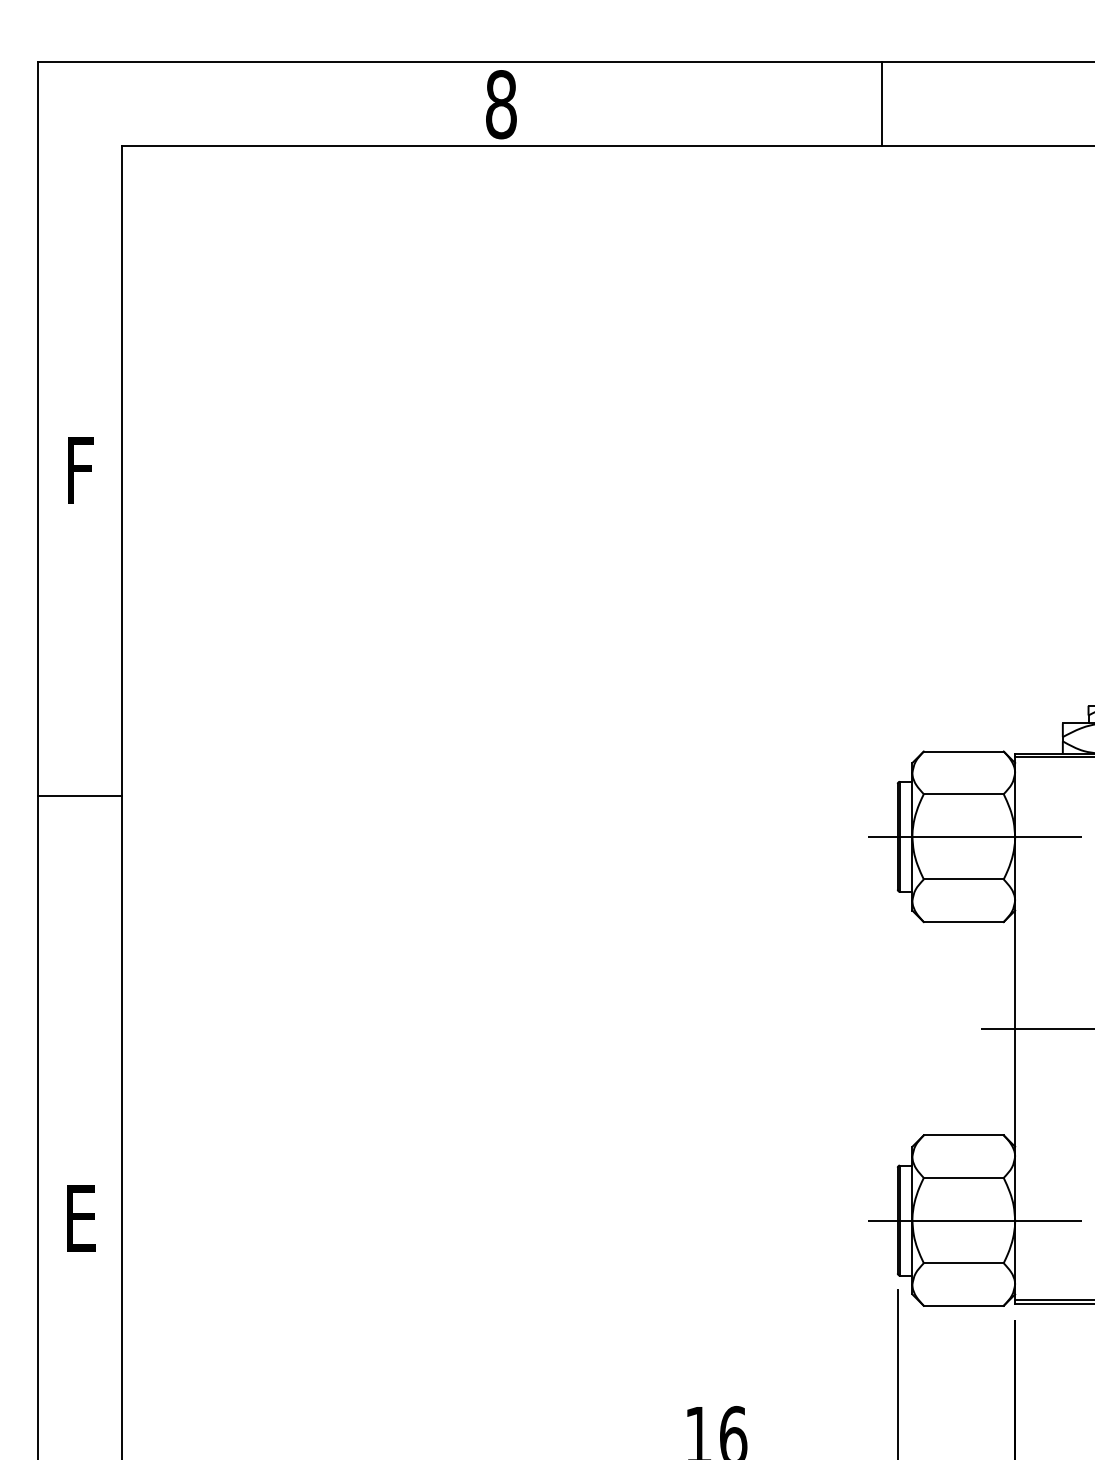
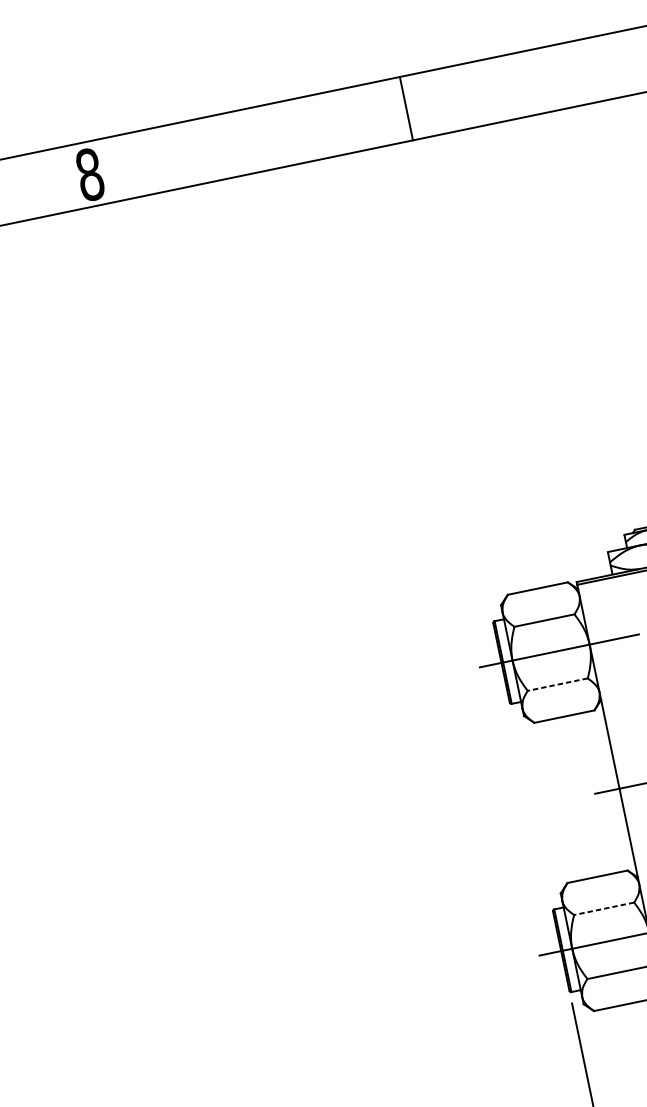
line: (881, 103) -> (406, 108), moved
line: (963, 879) -> (557, 684), solid -> dashed
line: (963, 1177) -> (603, 908), solid -> dashed

